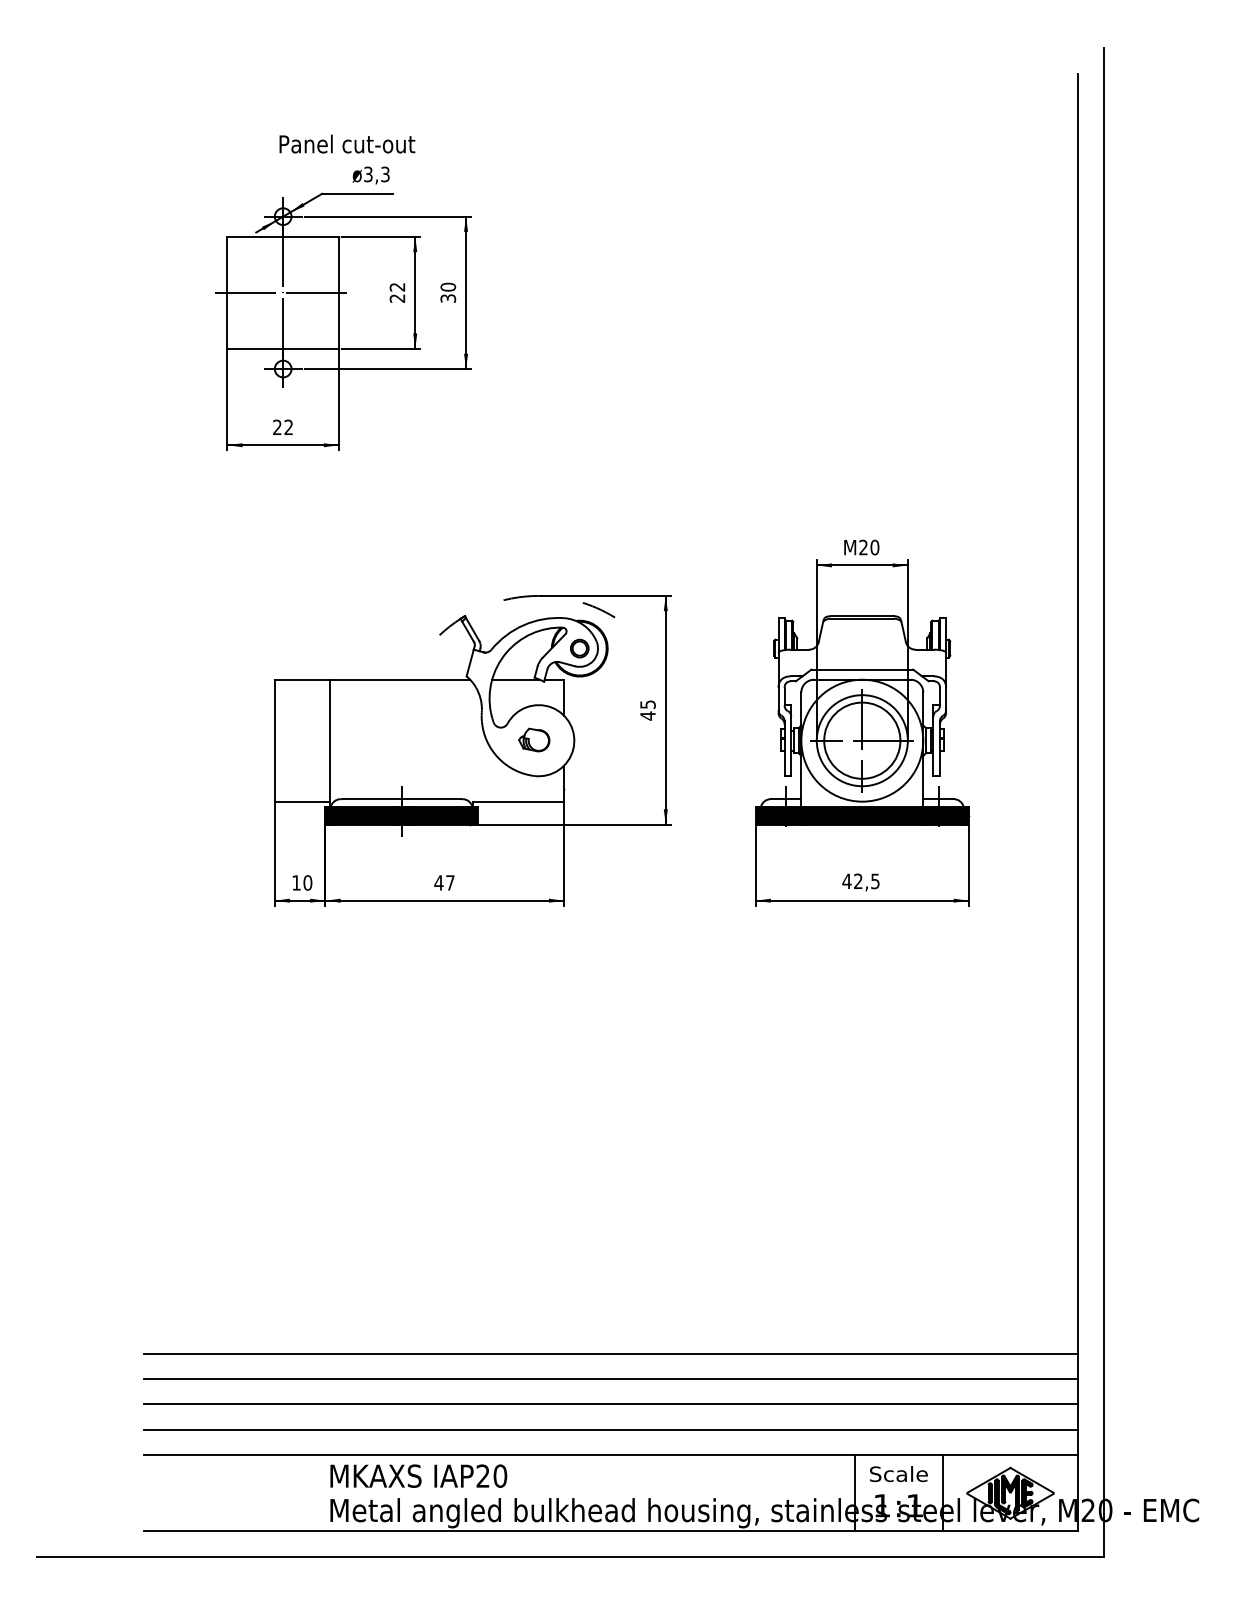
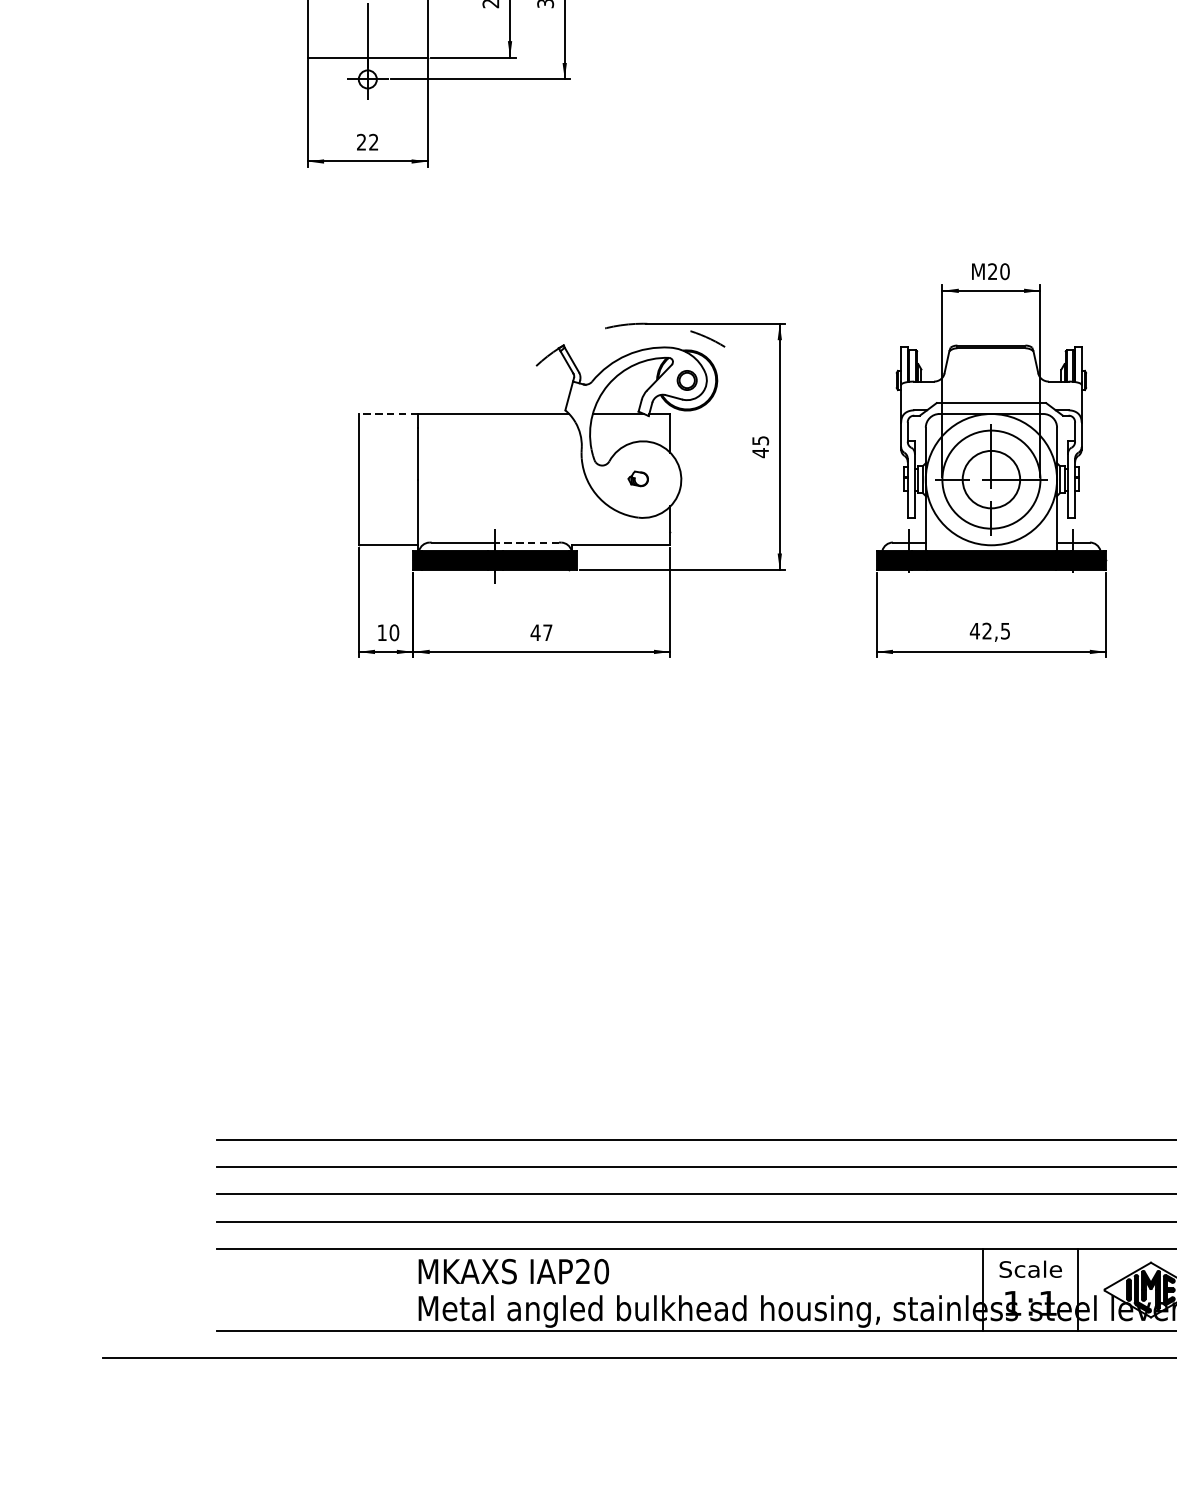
line: (302, 679) -> (388, 413), solid -> dashed
part: (534, 739) -> (638, 478), size x0.6
circle: (862, 740) -> (991, 479), size x0.7
line: (431, 799) -> (527, 542), solid -> dashed

